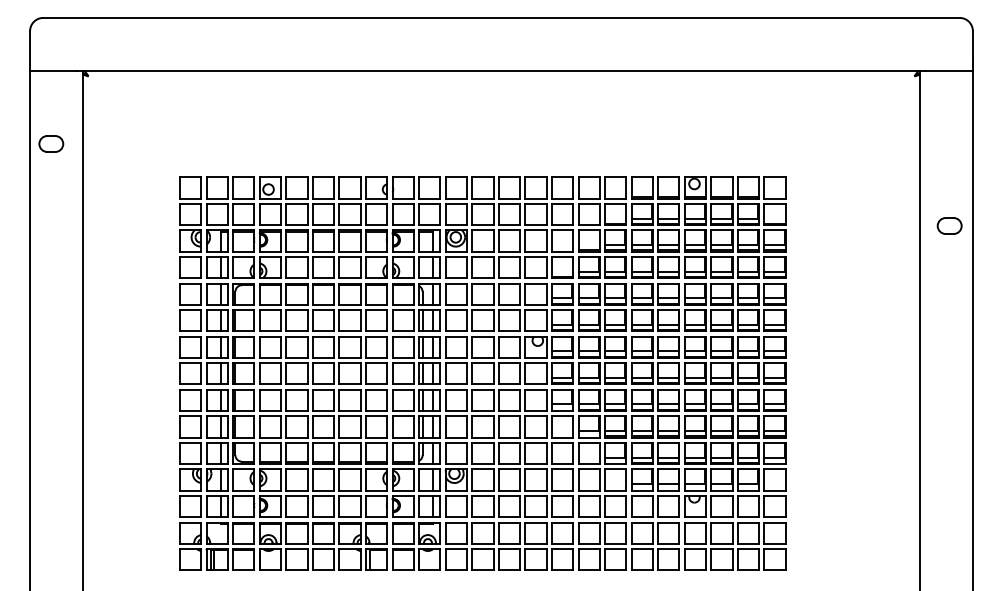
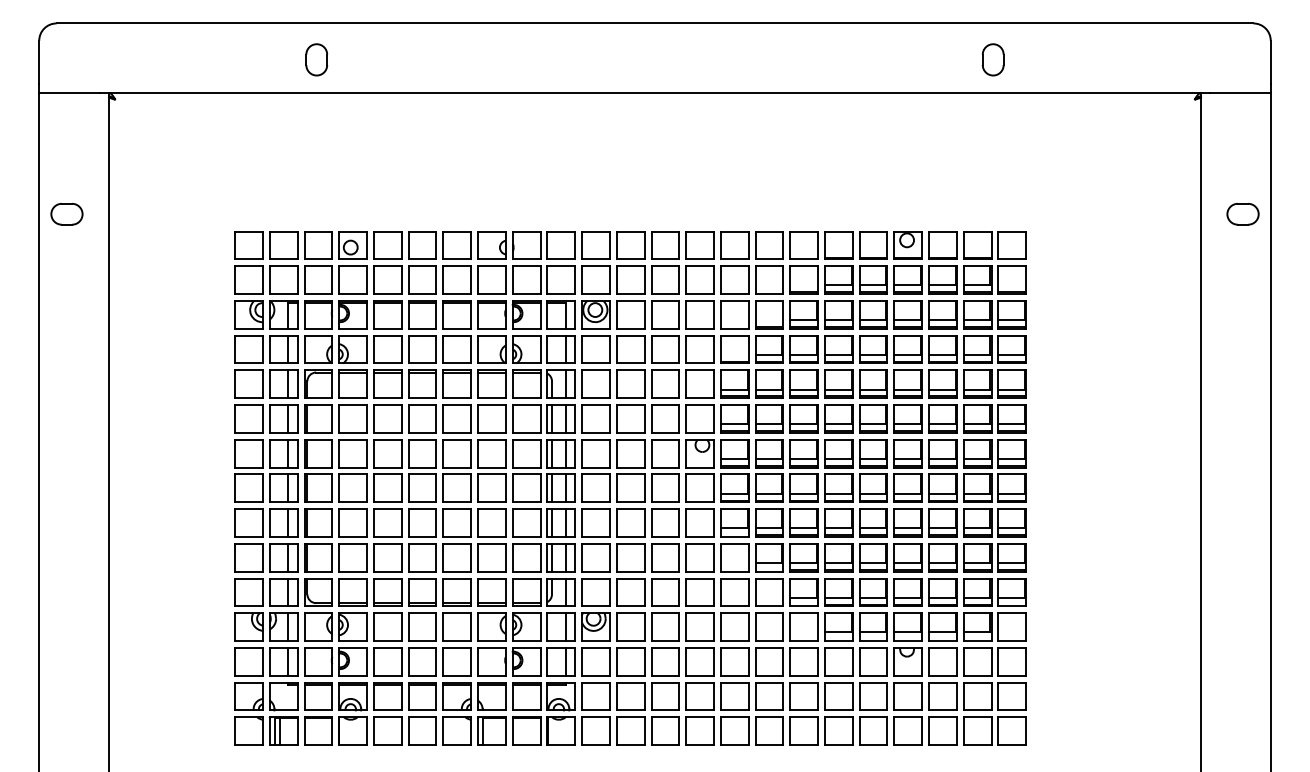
part: (242, 45) -> (316, 59), added
part: (760, 45) -> (993, 59), added
part: (51, 143) -> (67, 213), moved
part: (949, 225) -> (1242, 213), moved

